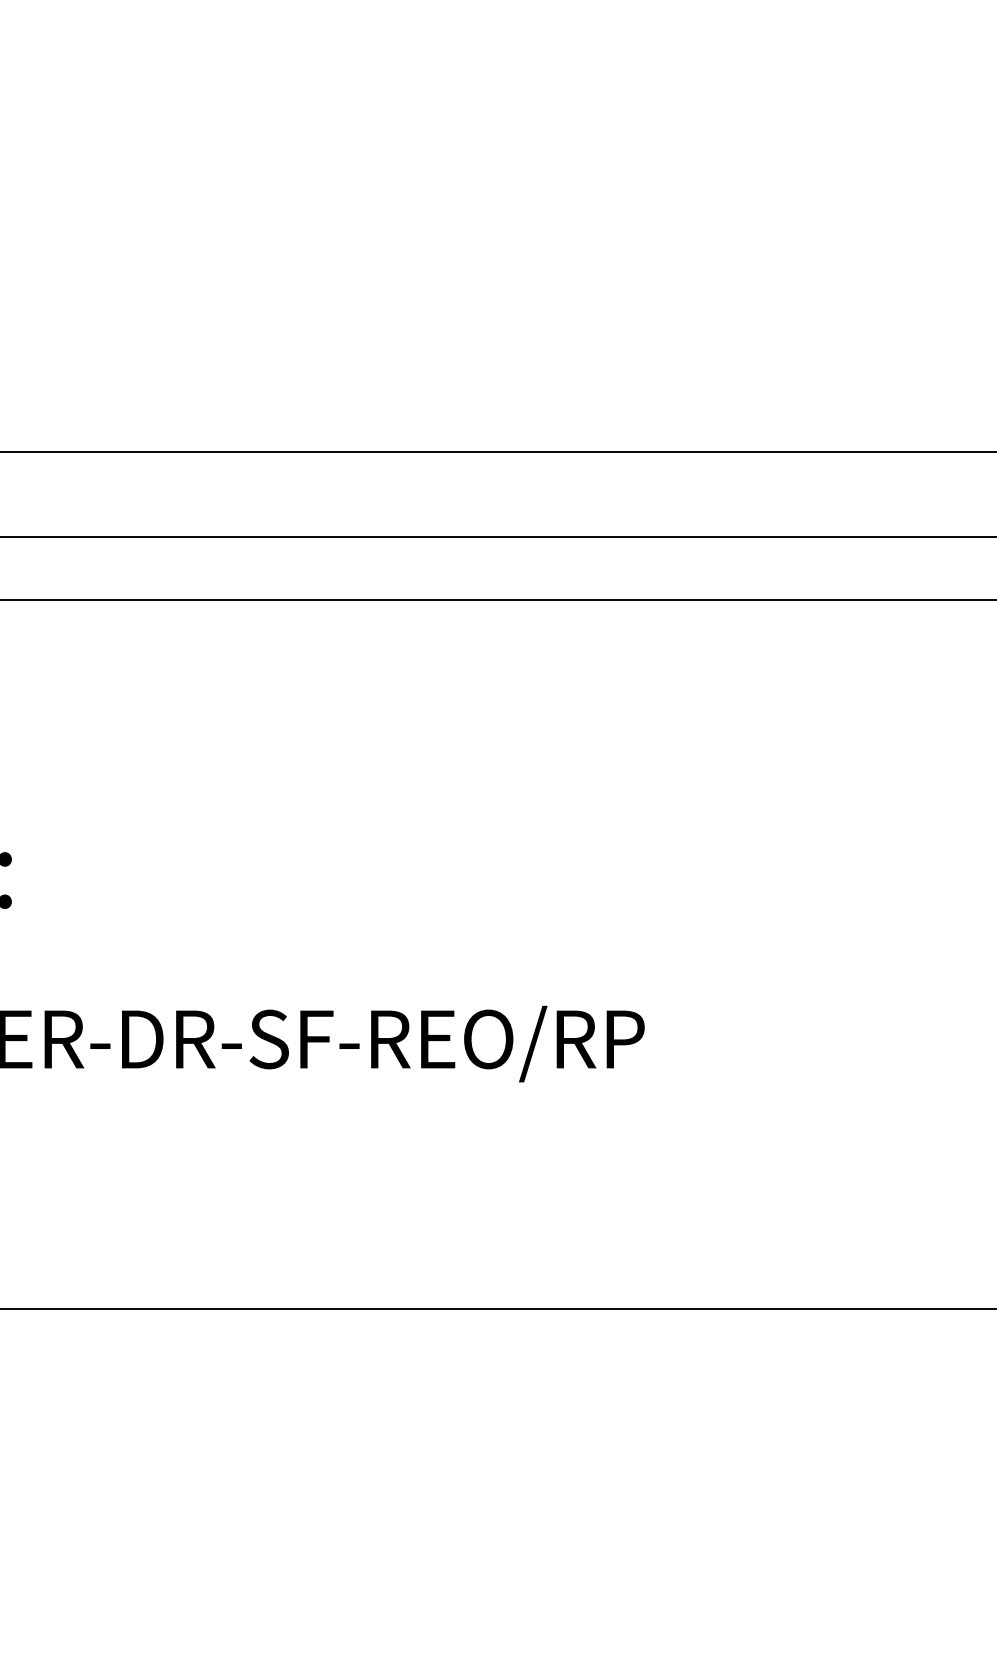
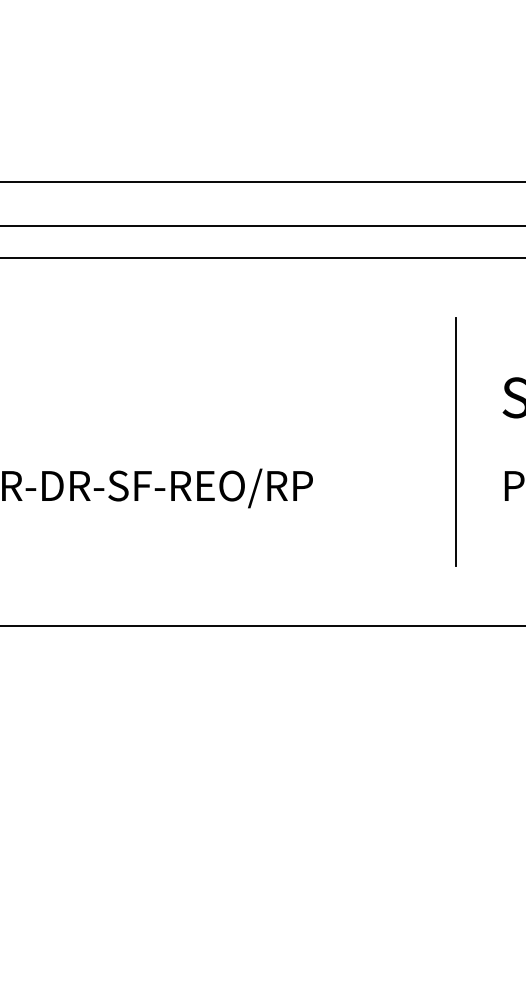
line: (919, 953) -> (455, 441), added

